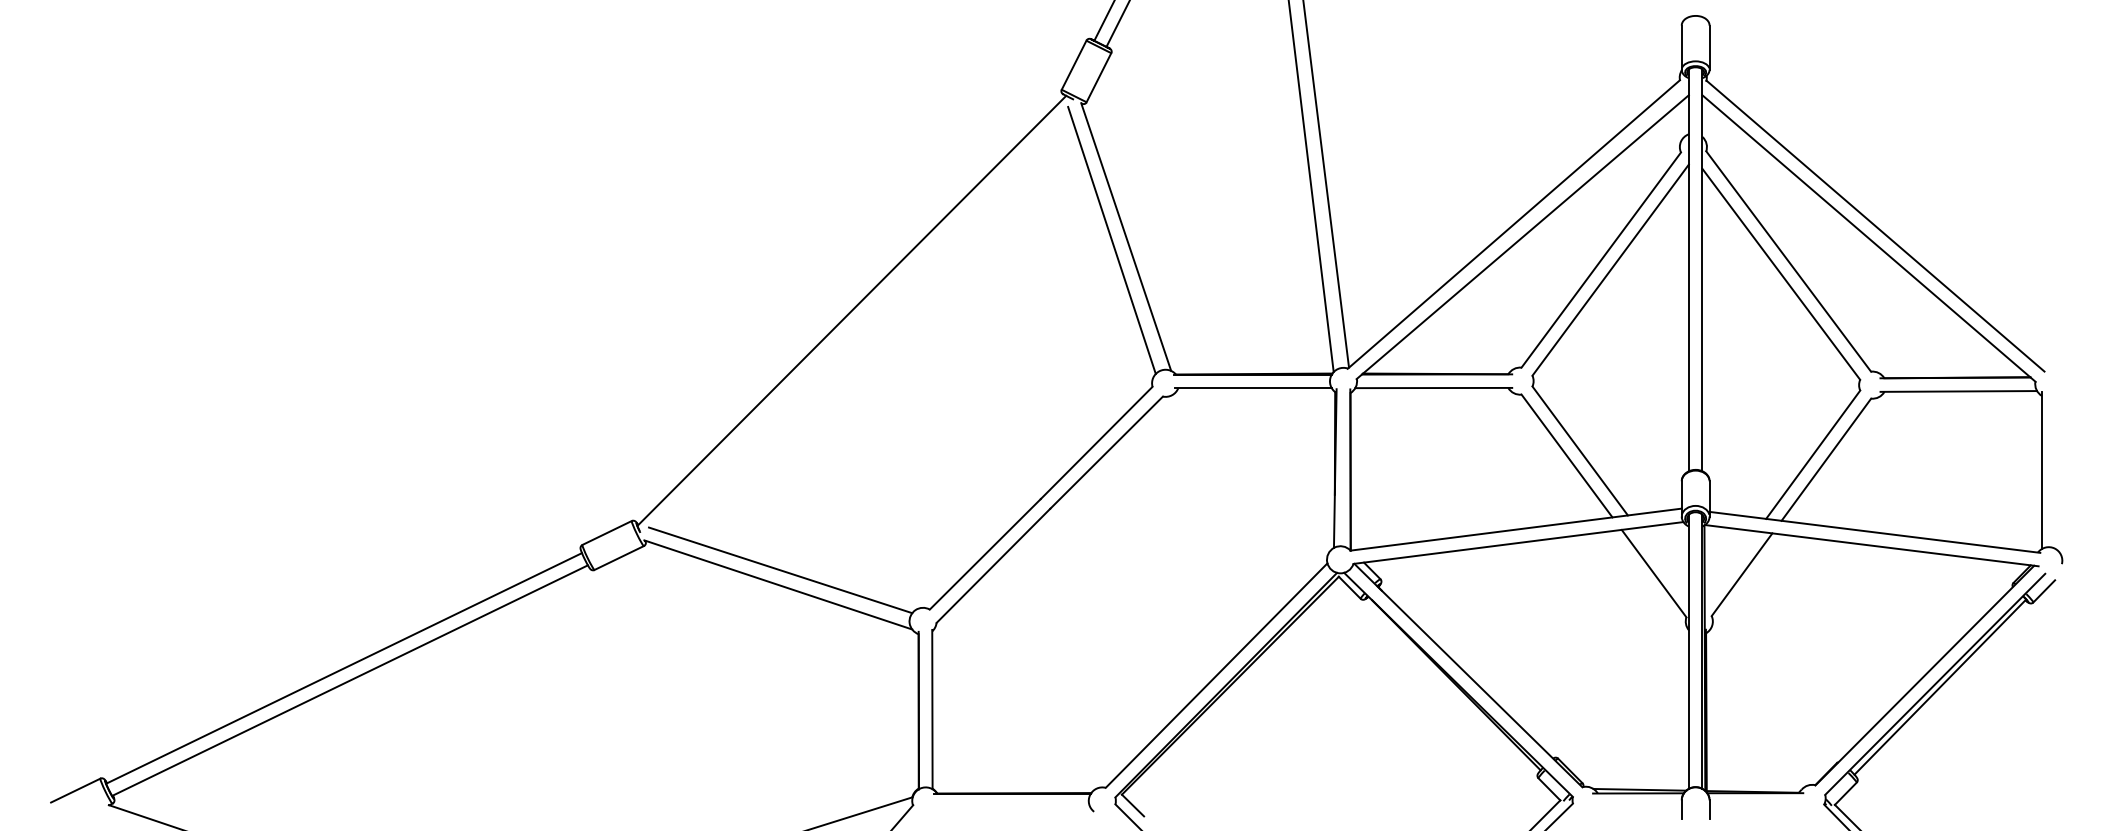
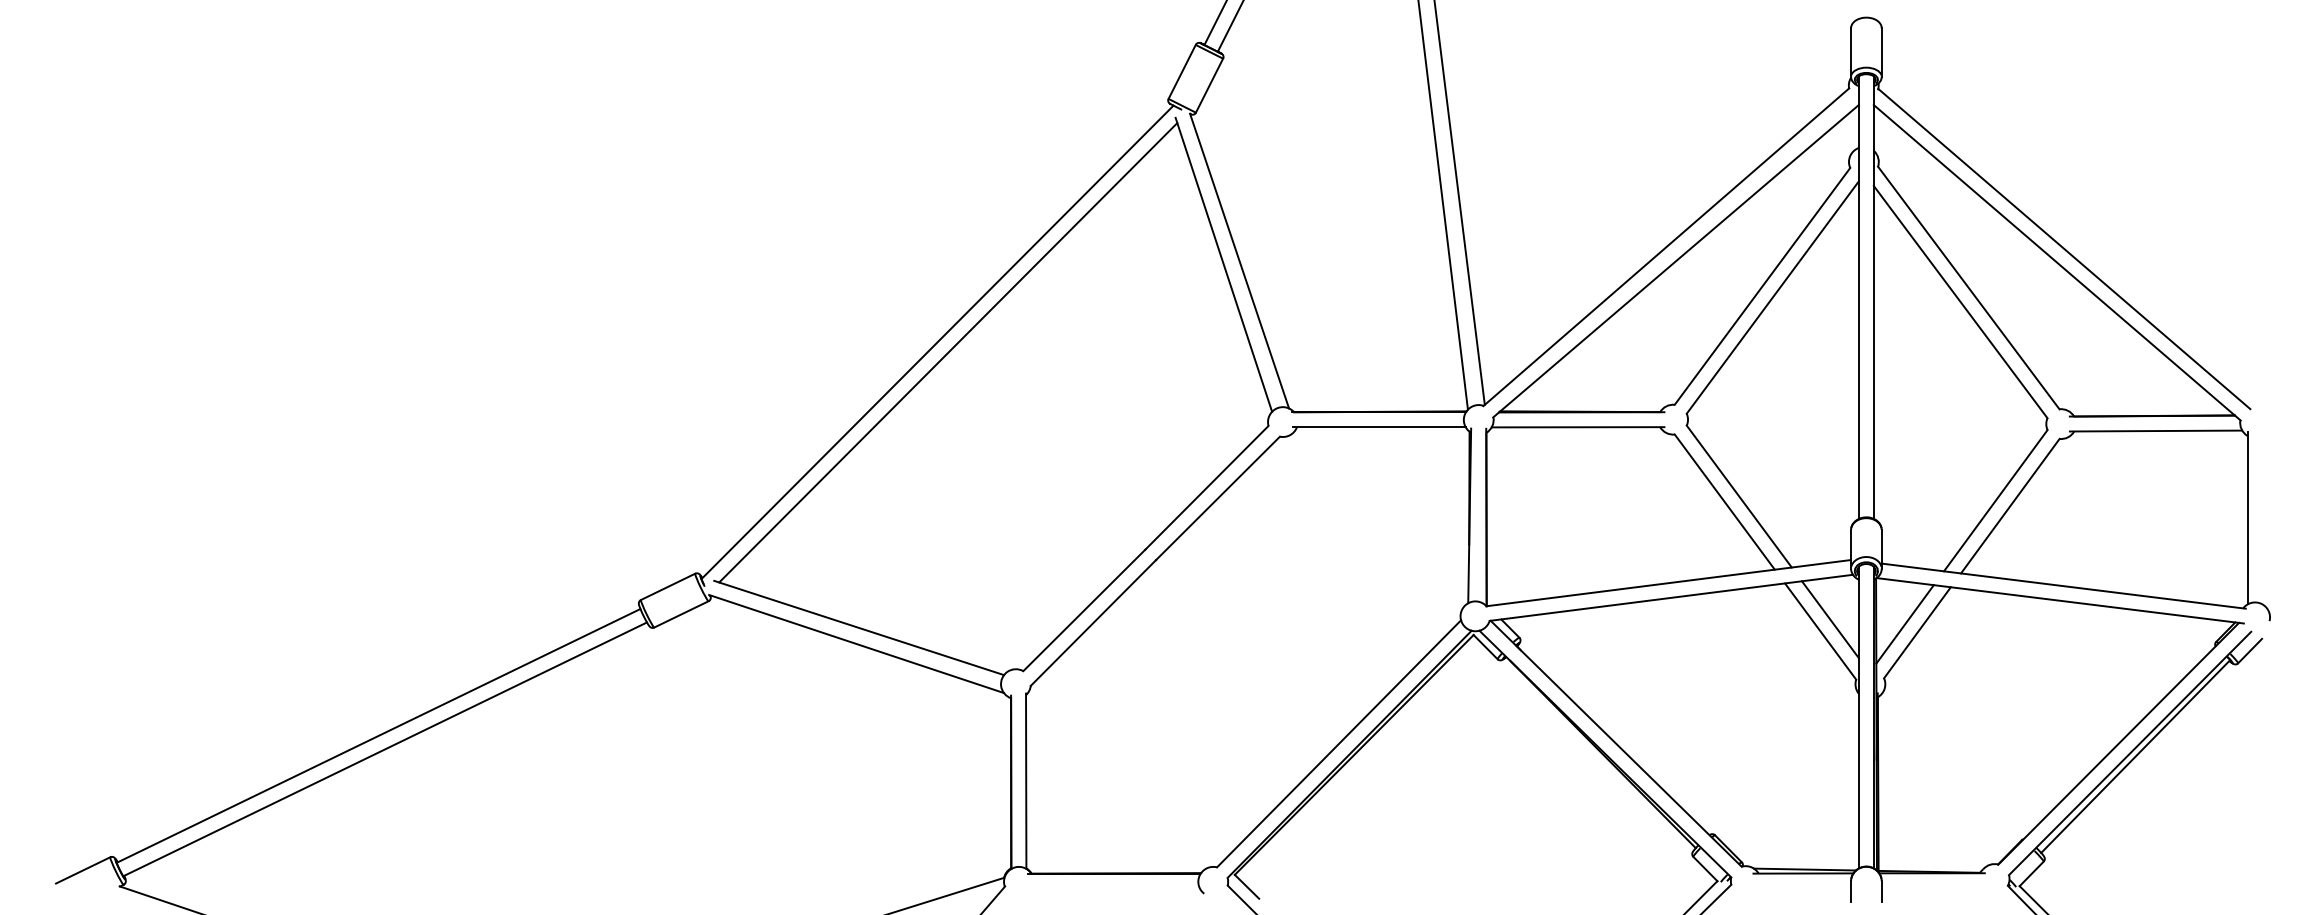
line: (861, 320) -> (948, 352), added
line: (1662, 562) -> (1829, 619), added
line: (1730, 566) -> (1904, 623), added

